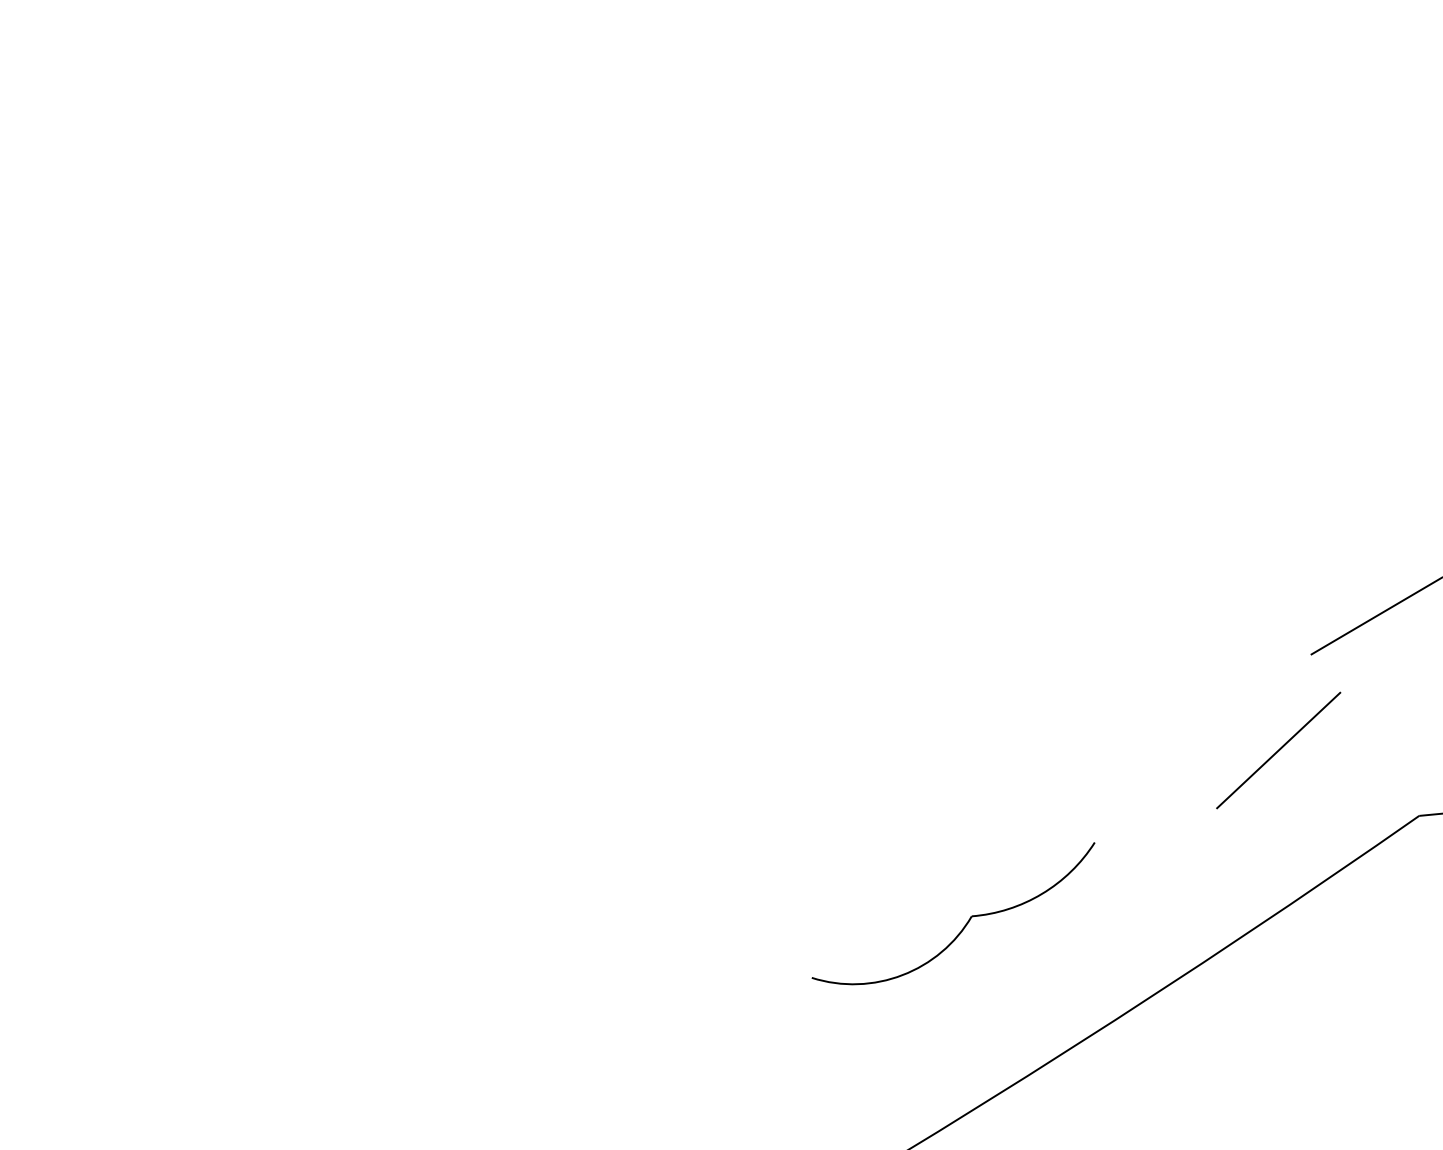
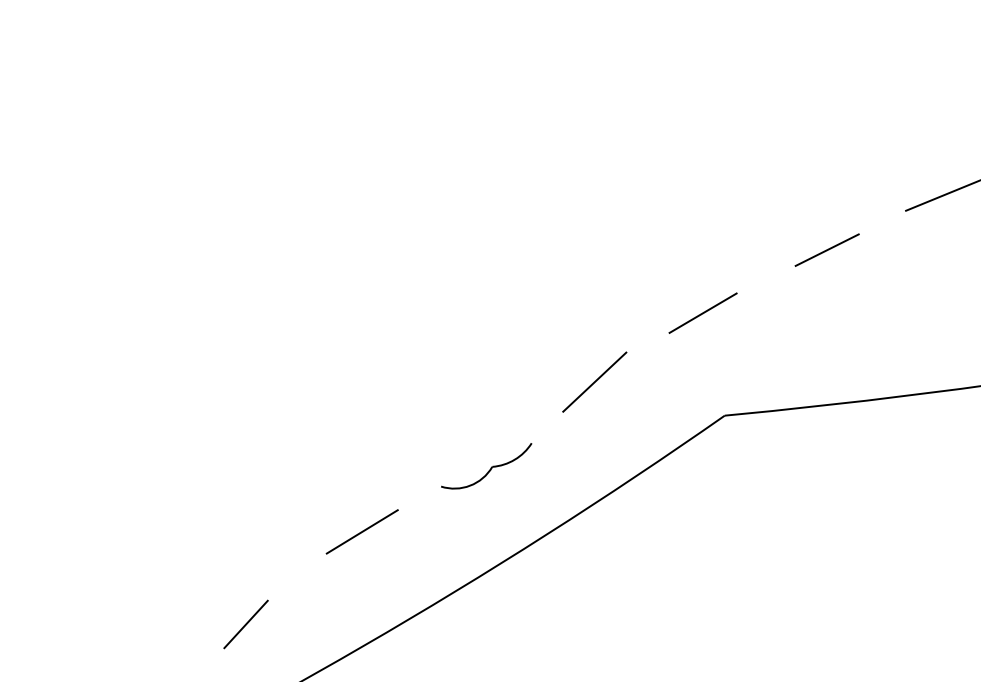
line: (1278, 749) -> (594, 381), moved
part: (954, 915) -> (486, 466), size x0.62
line: (710, 1041) -> (361, 531), added

